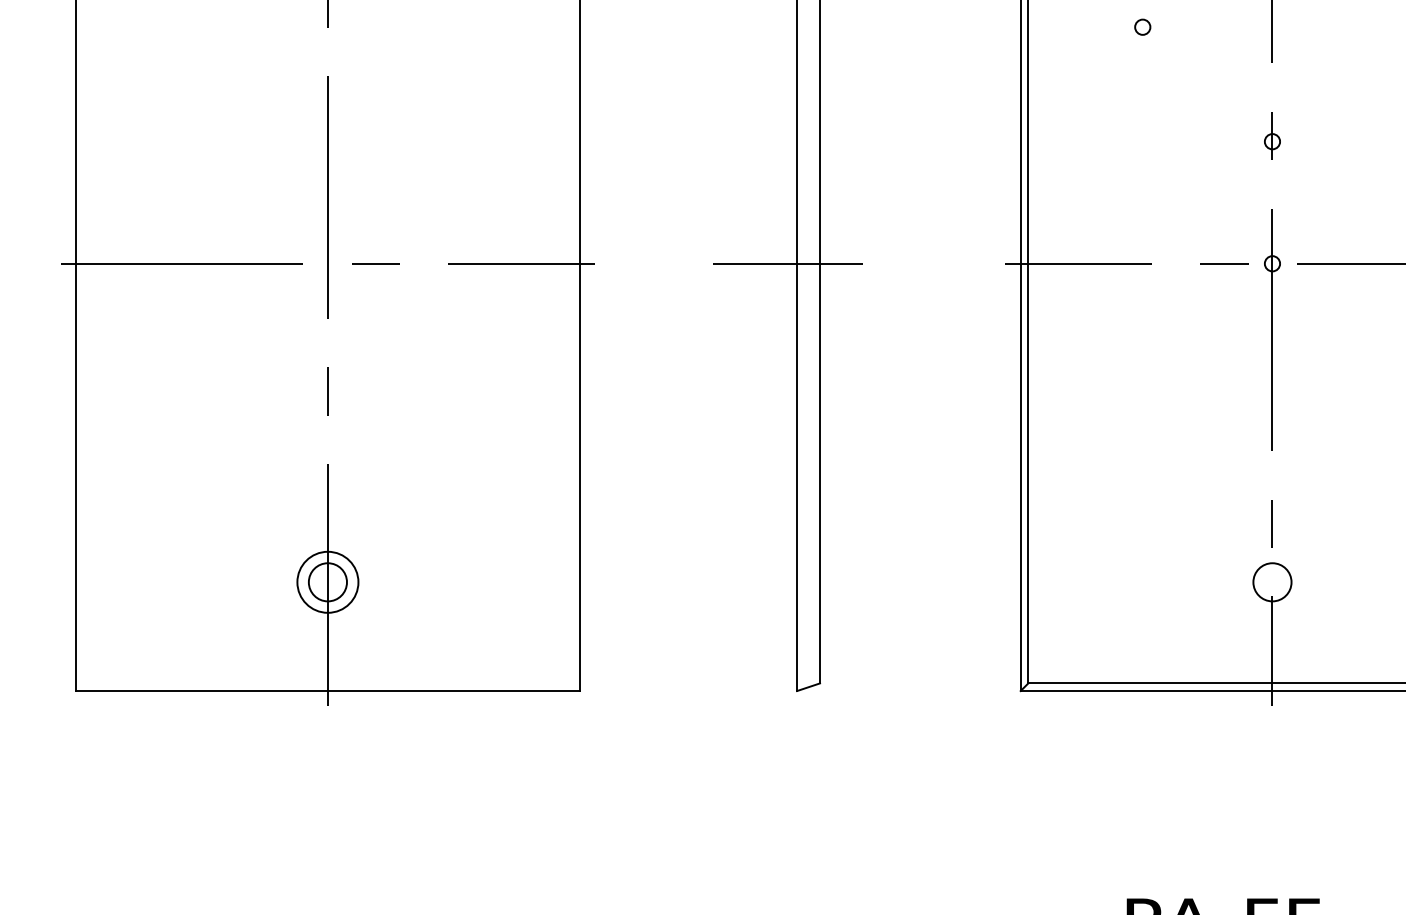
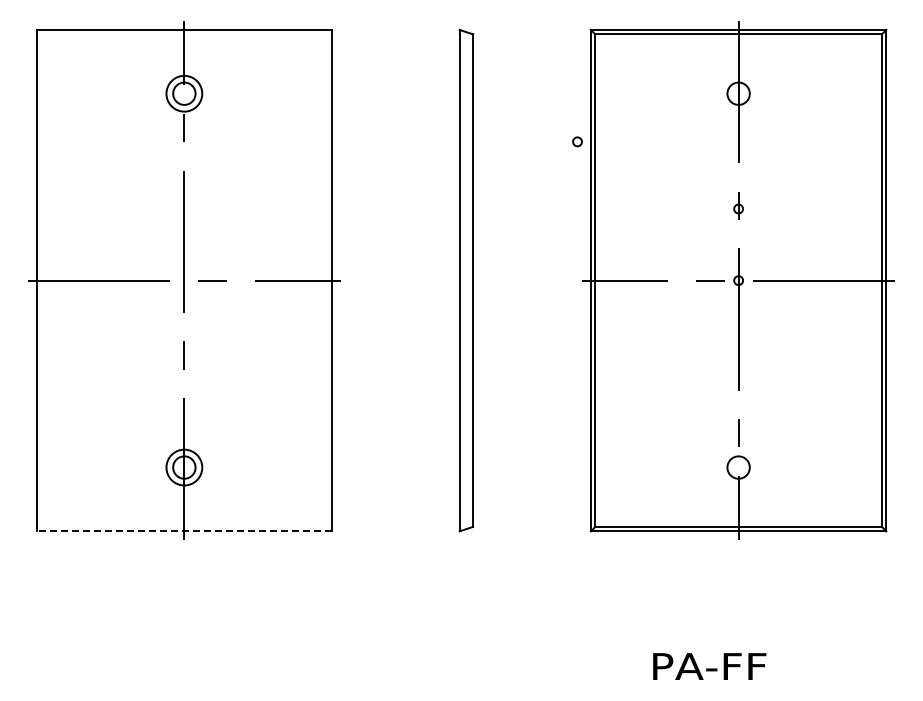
circle: (1142, 26) -> (577, 141), moved
line: (788, 263) -> (454, 280), removed
line: (328, 691) -> (184, 531), solid -> dashed

